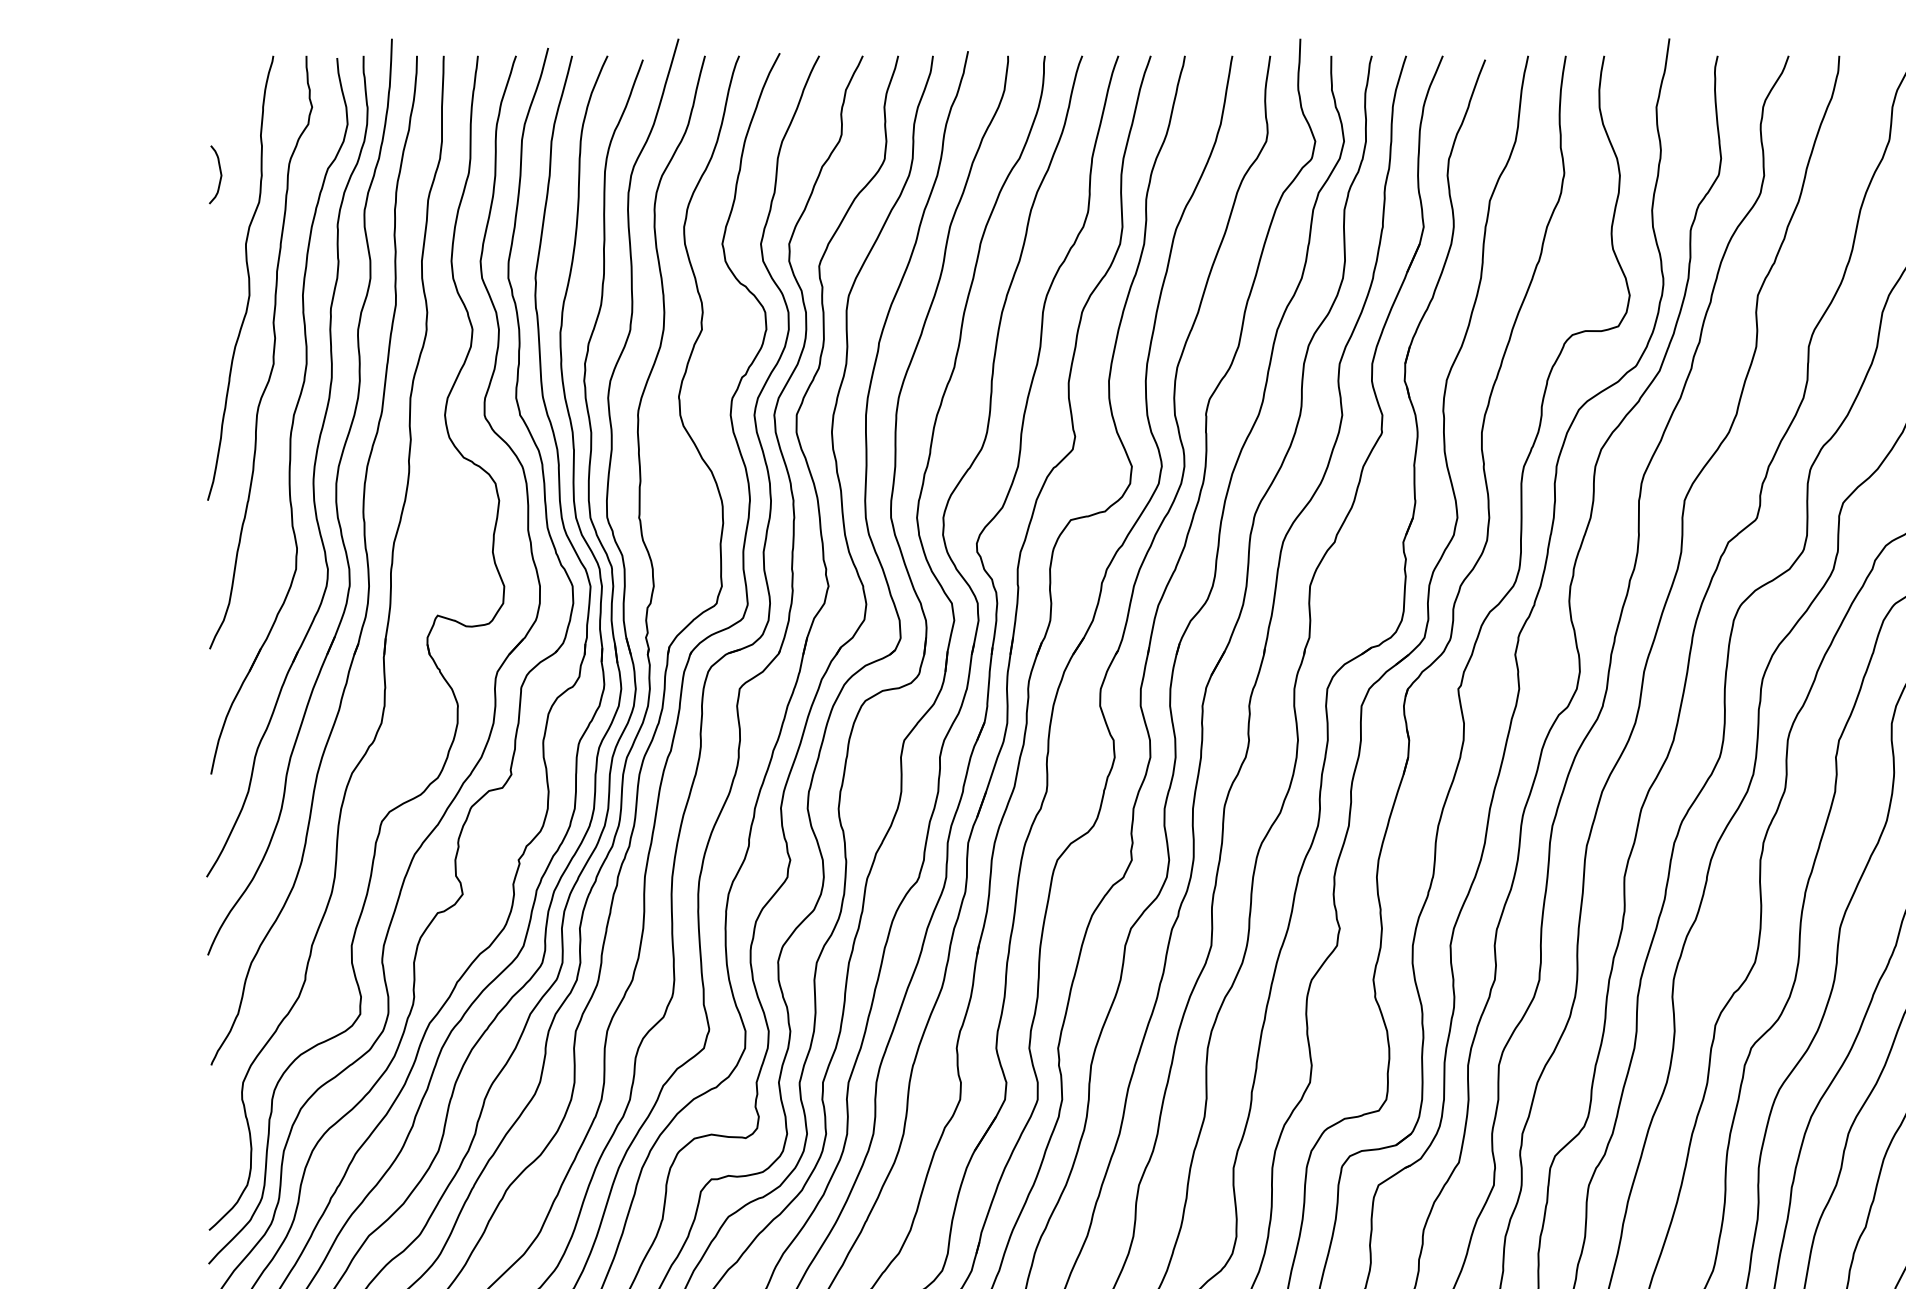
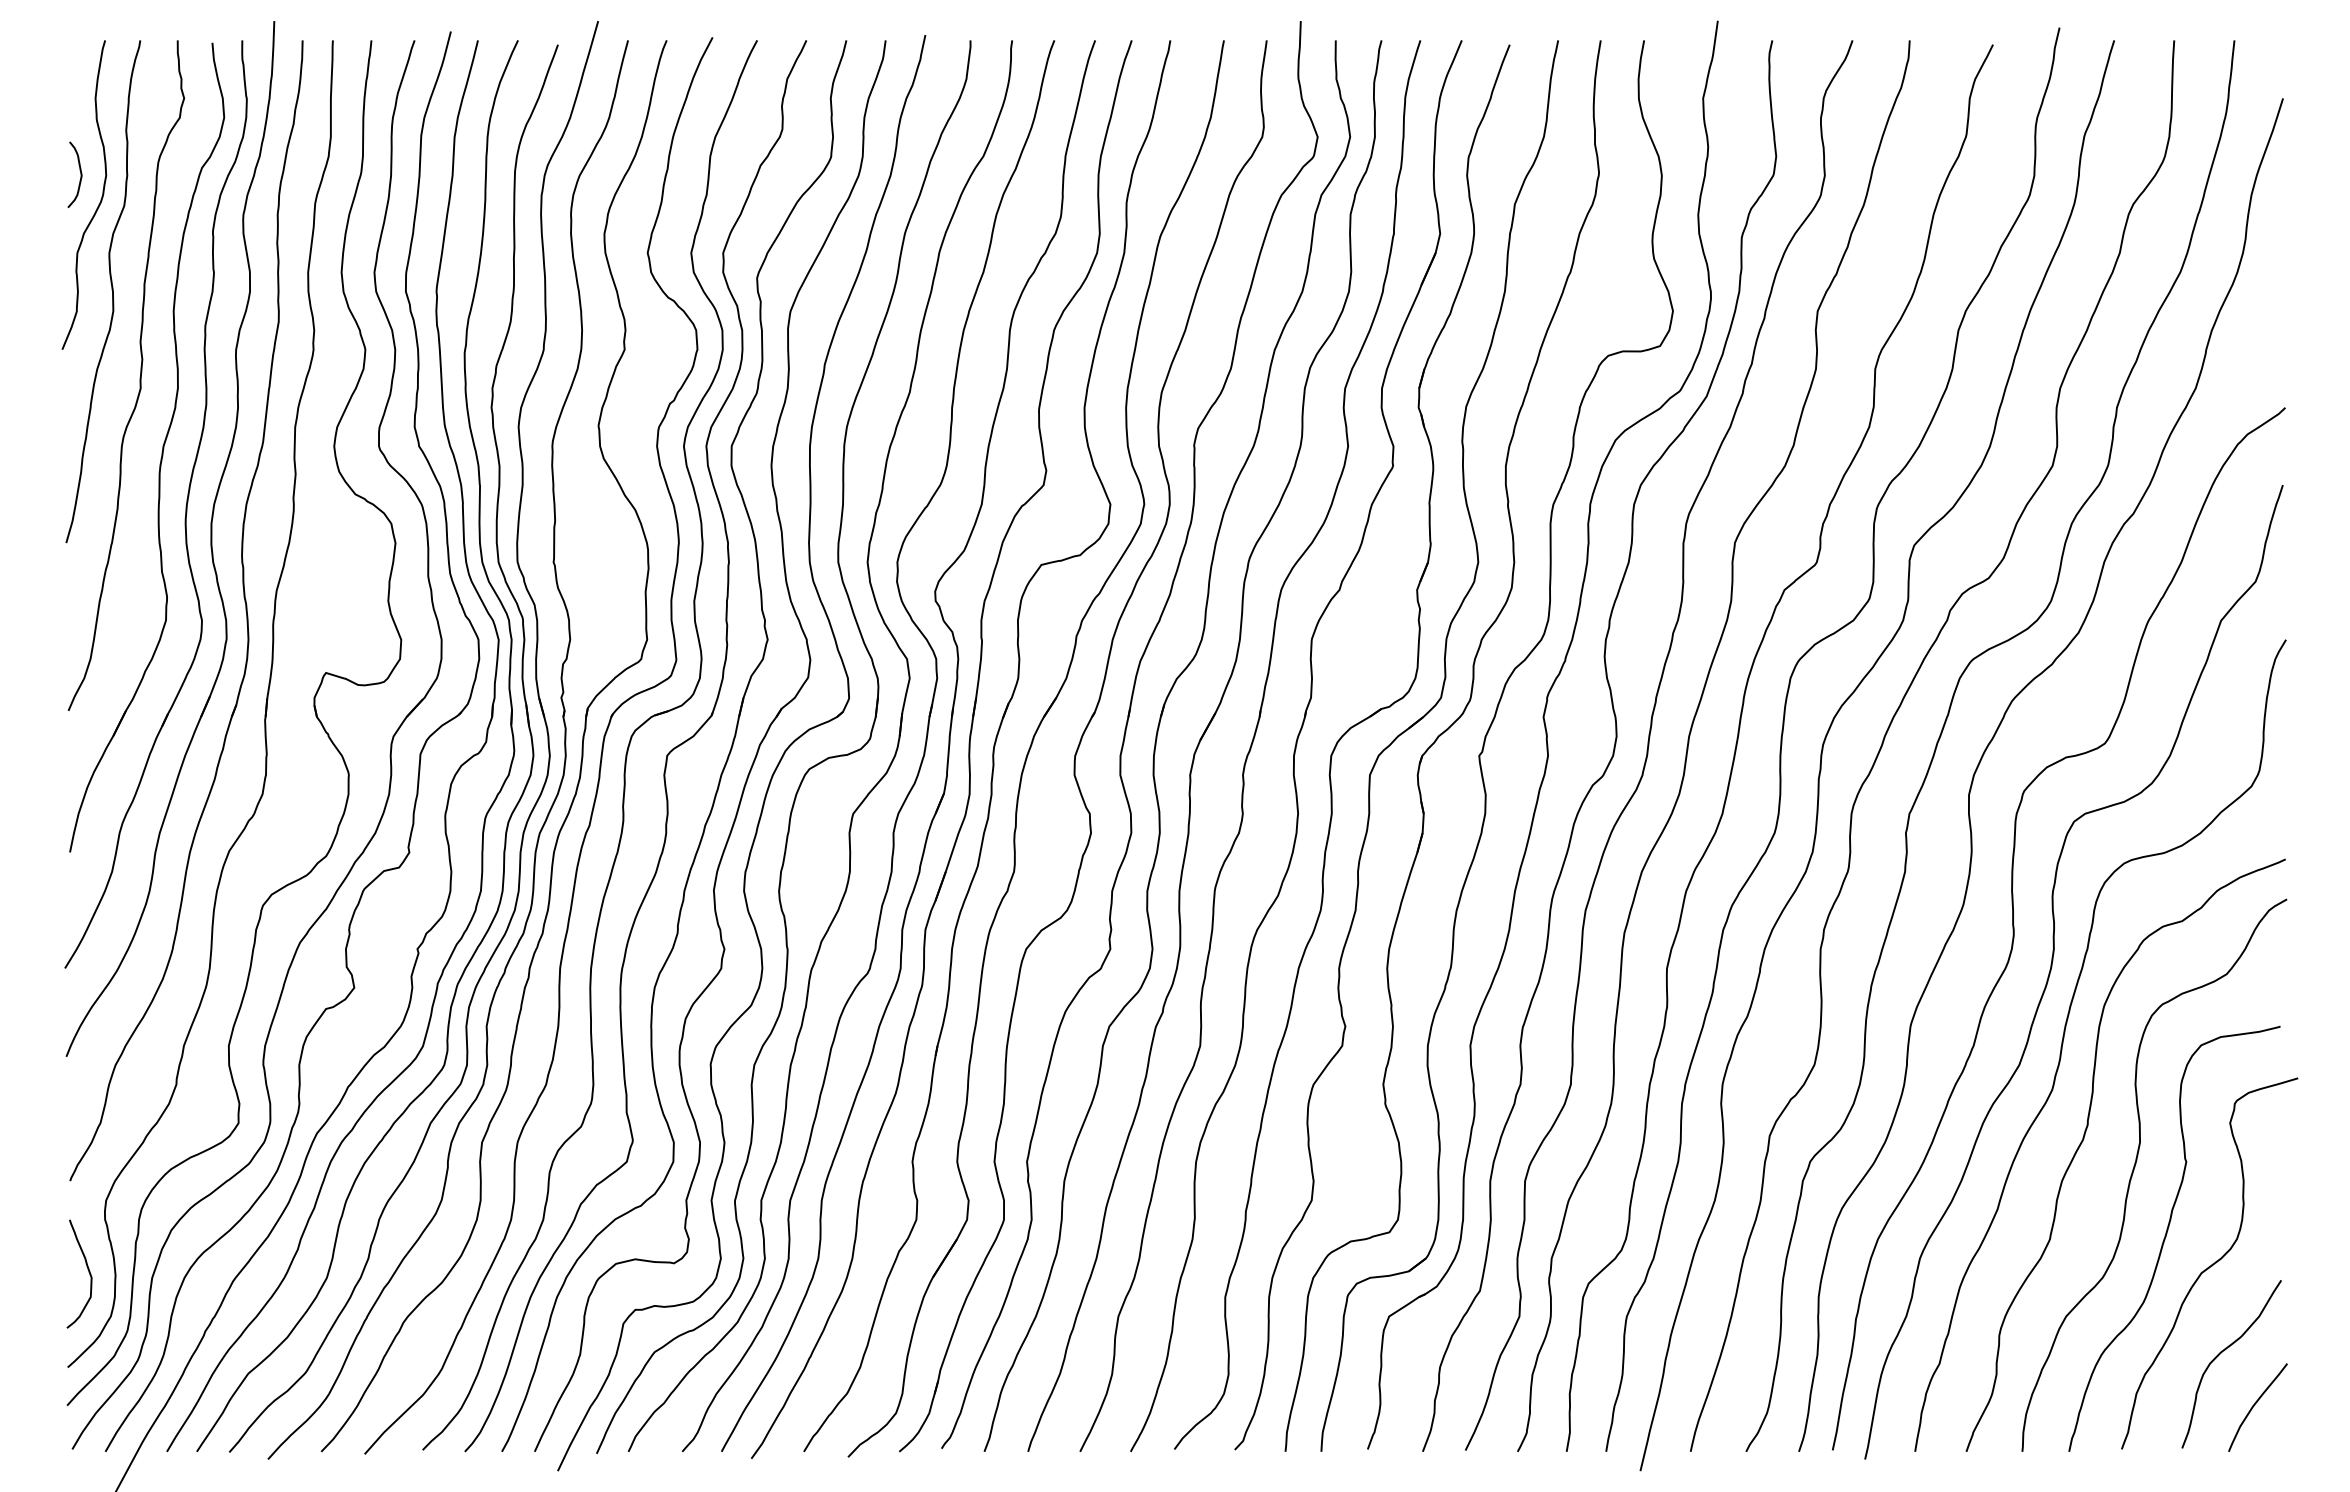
curve: (238, 196) -> (100, 199), added
curve: (226, 1143) -> (87, 1269), added

